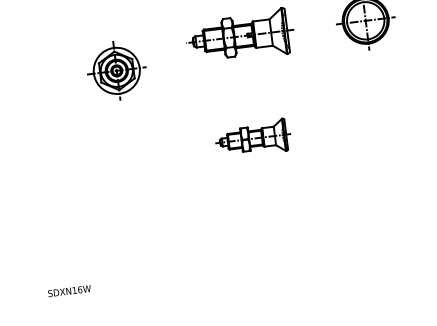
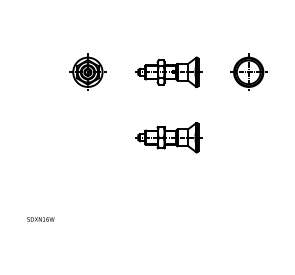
part: (115, 69) -> (87, 71), moved
part: (253, 138) -> (168, 137), size x1.43

